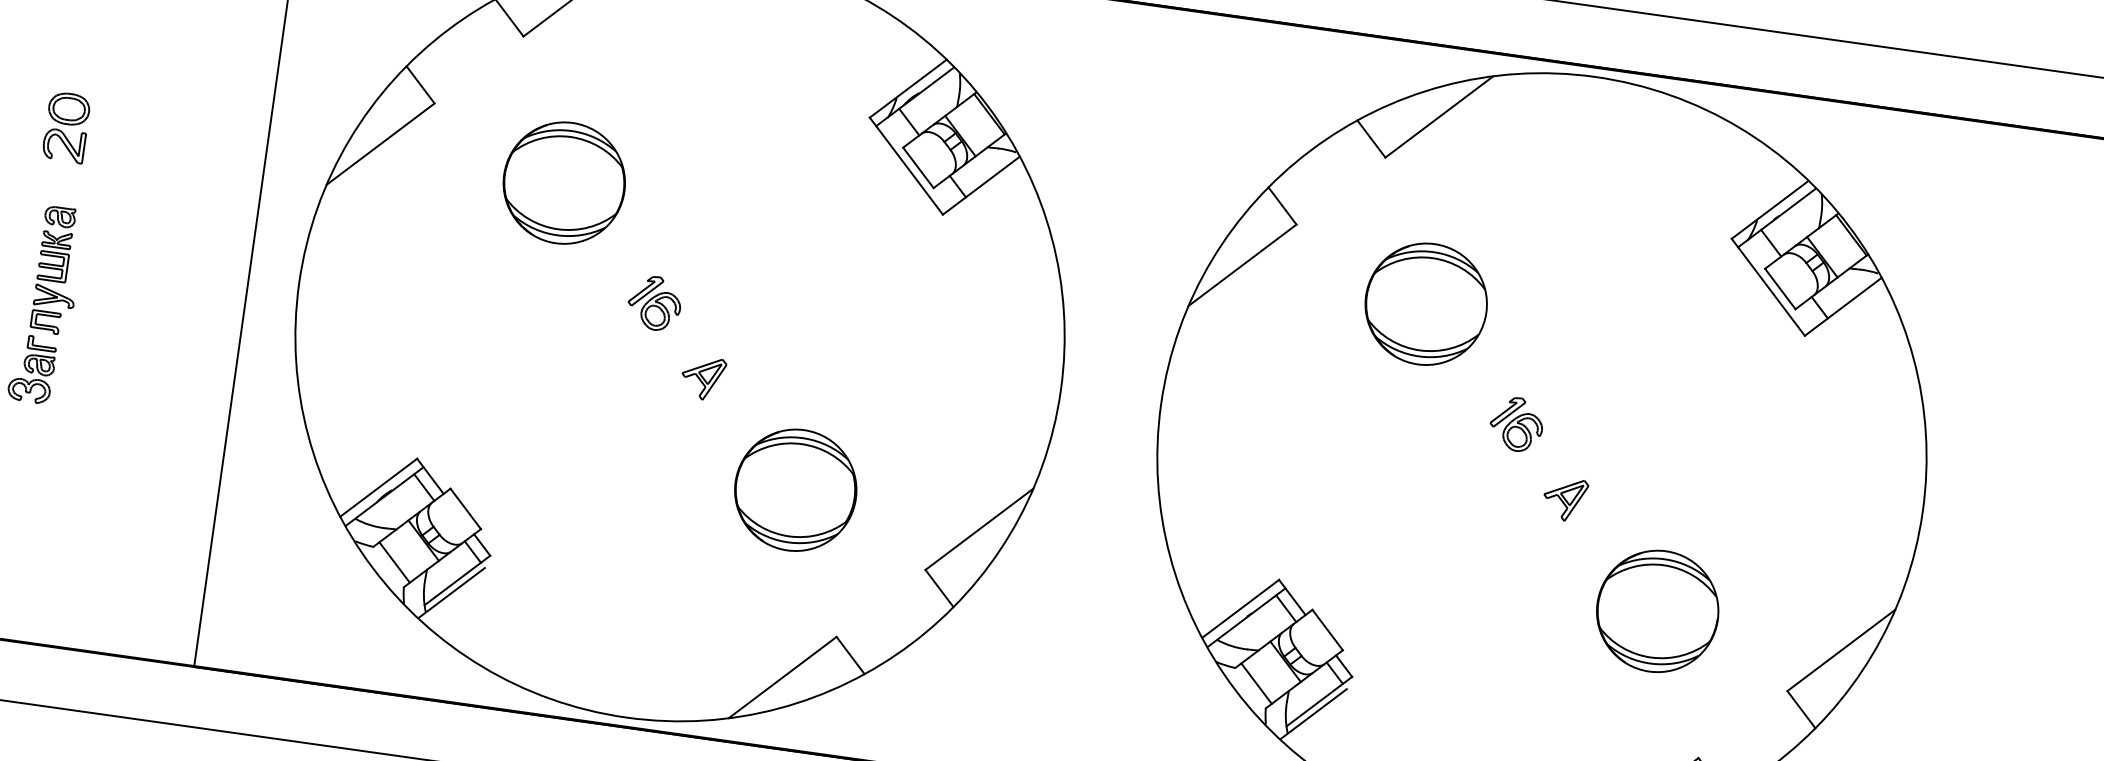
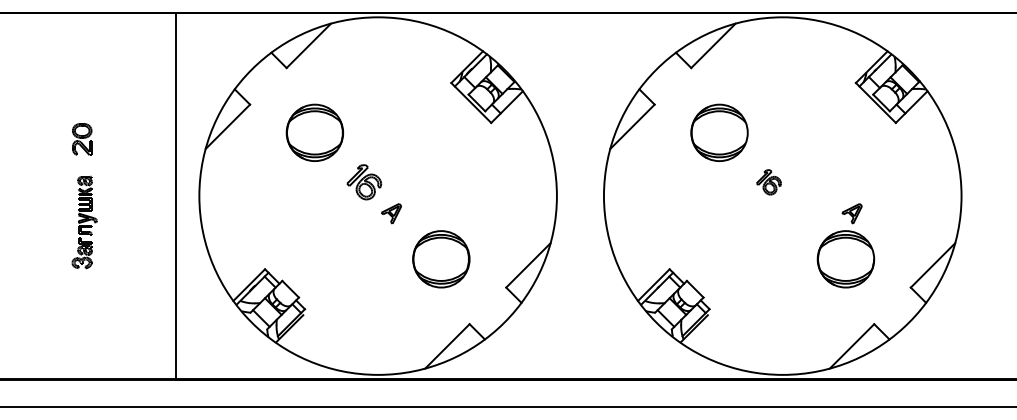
part: (655, 303) -> (364, 182), size x1.4
part: (1563, 498) -> (851, 213), moved

